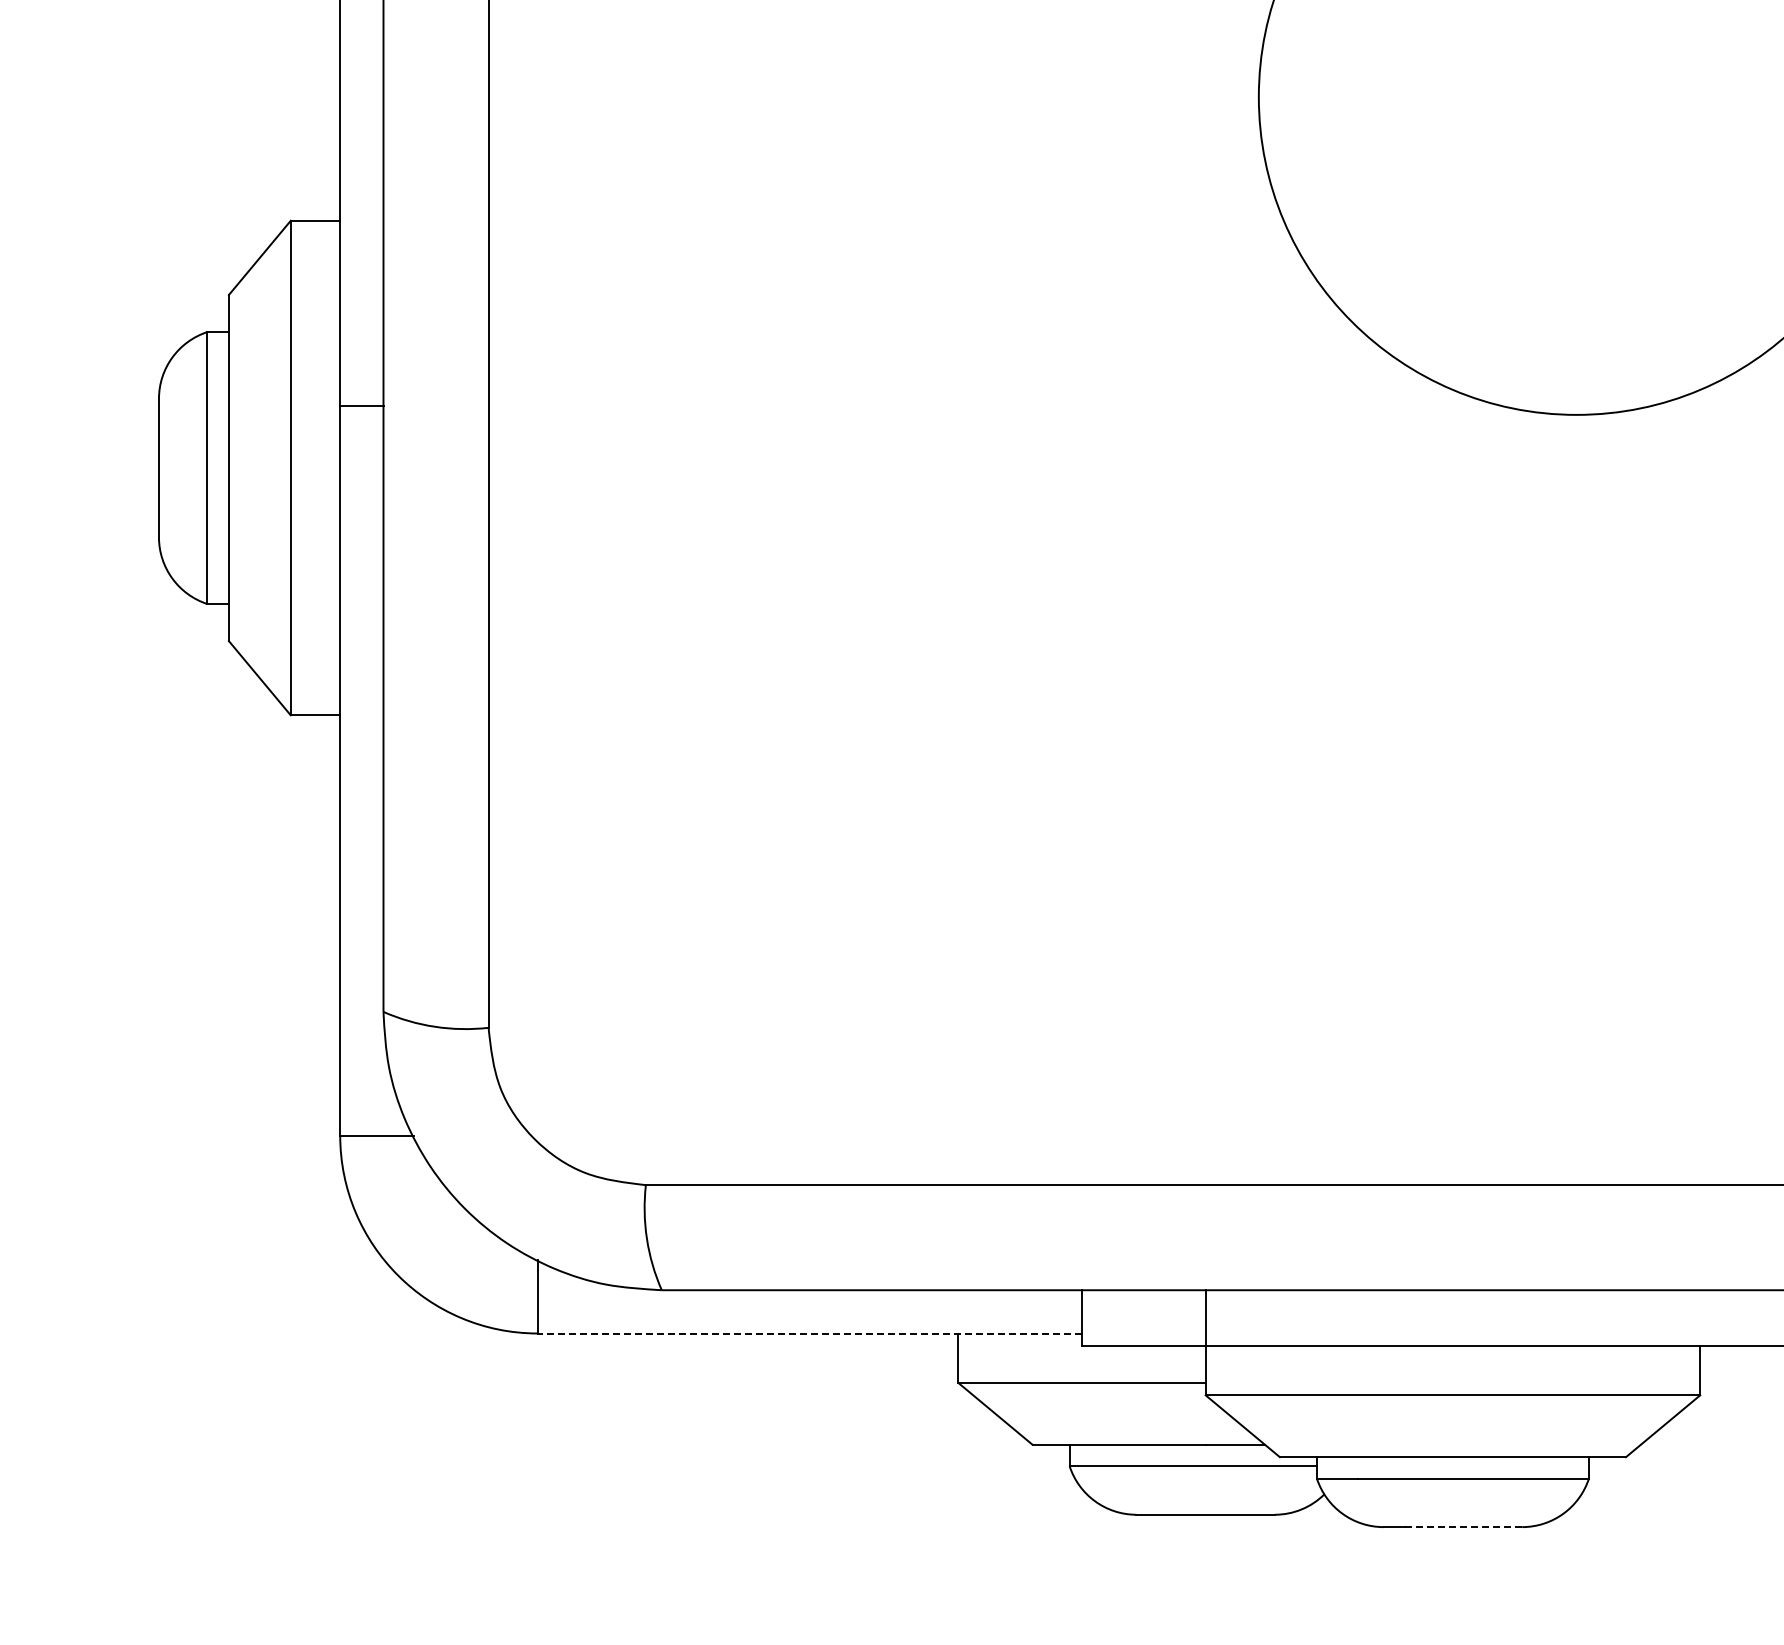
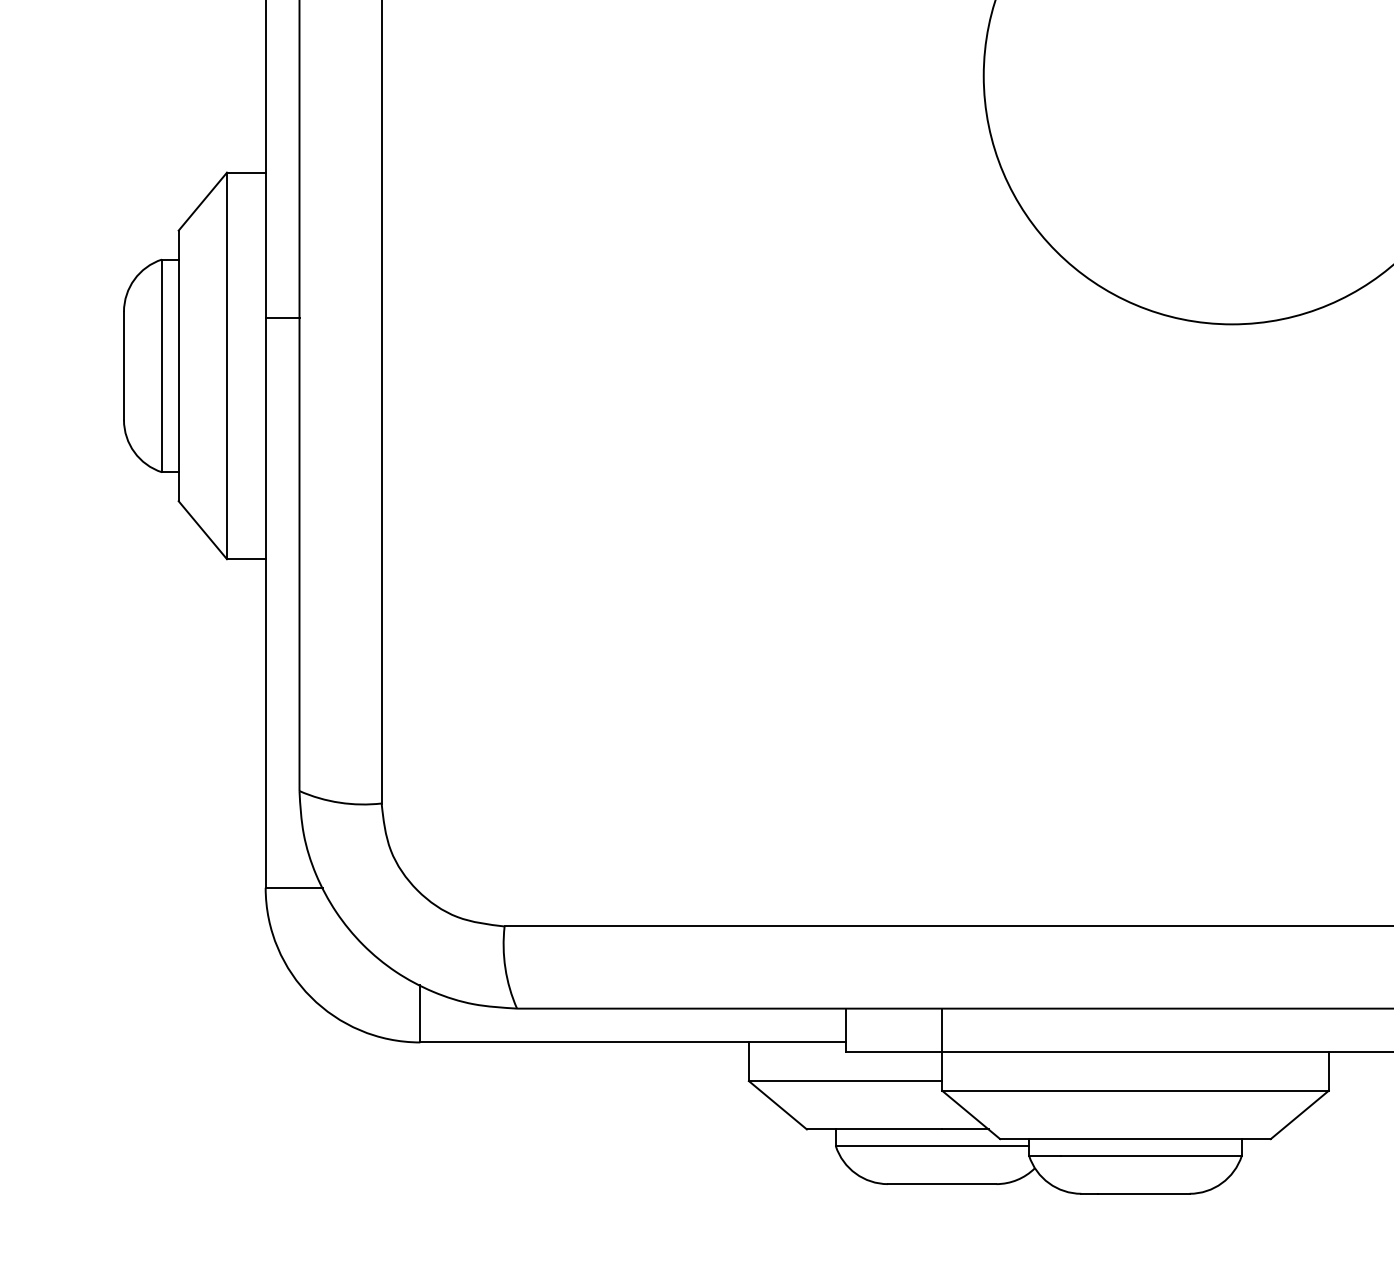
line: (810, 1333) -> (633, 1042), dashed -> solid
line: (1463, 1527) -> (1143, 1194), dashed -> solid

